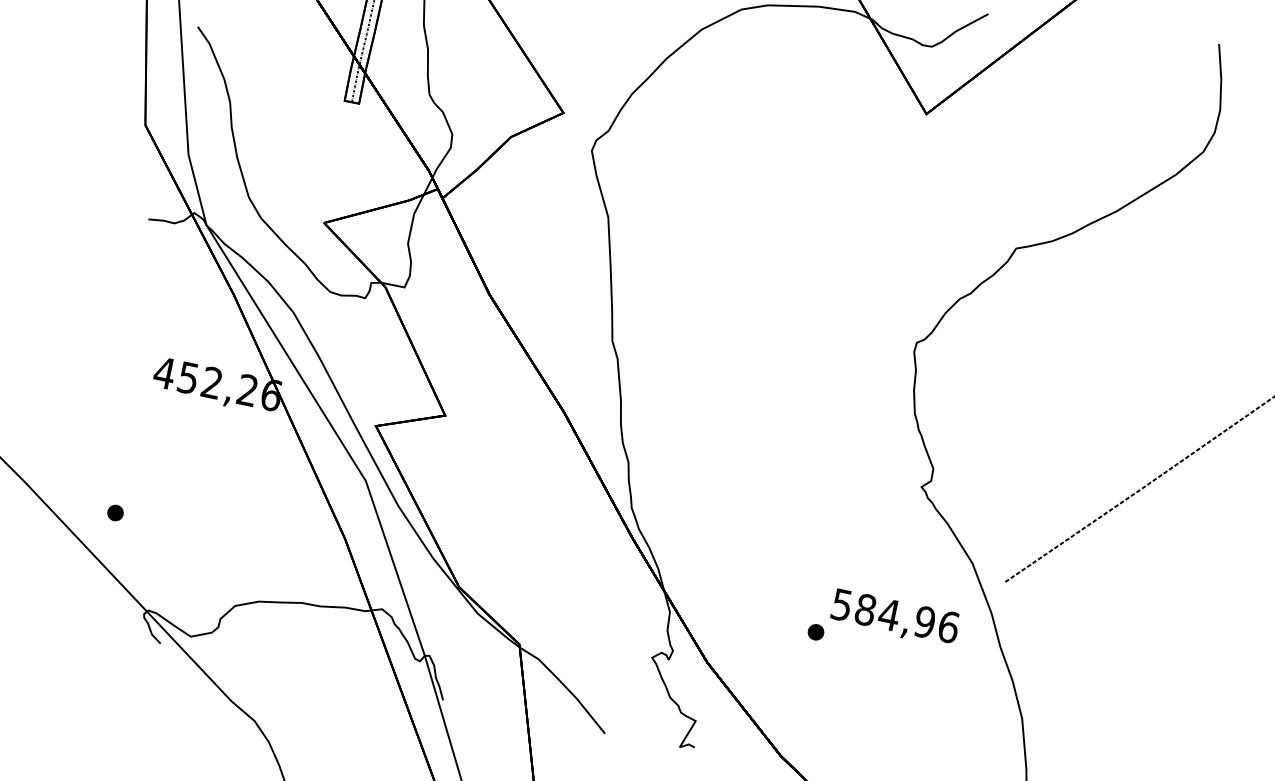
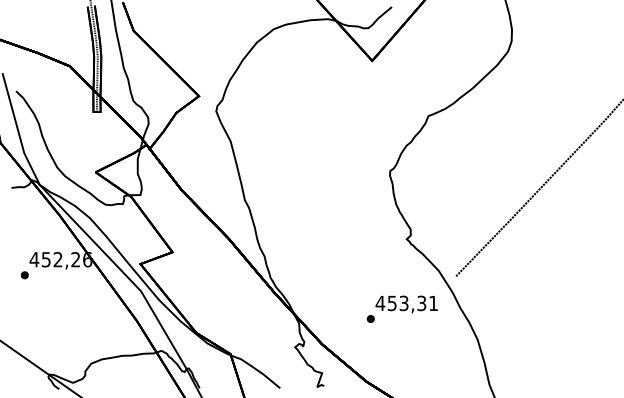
part: (114, 513) -> (24, 275), moved
text: (894, 616) -> (406, 303), 584,96 -> 453,31

